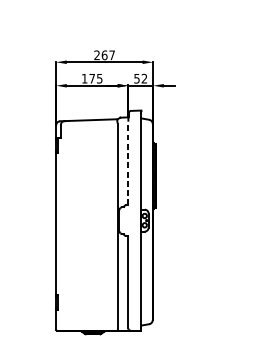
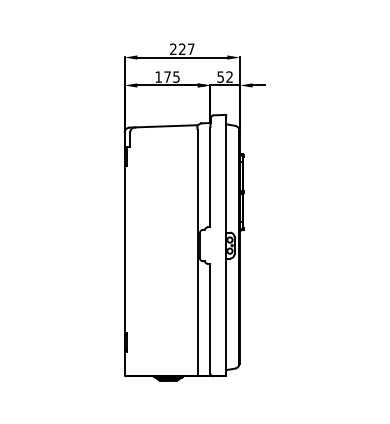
text: (103, 55) -> (181, 49), 267 -> 227
line: (128, 163) -> (210, 177), dashed -> solid

